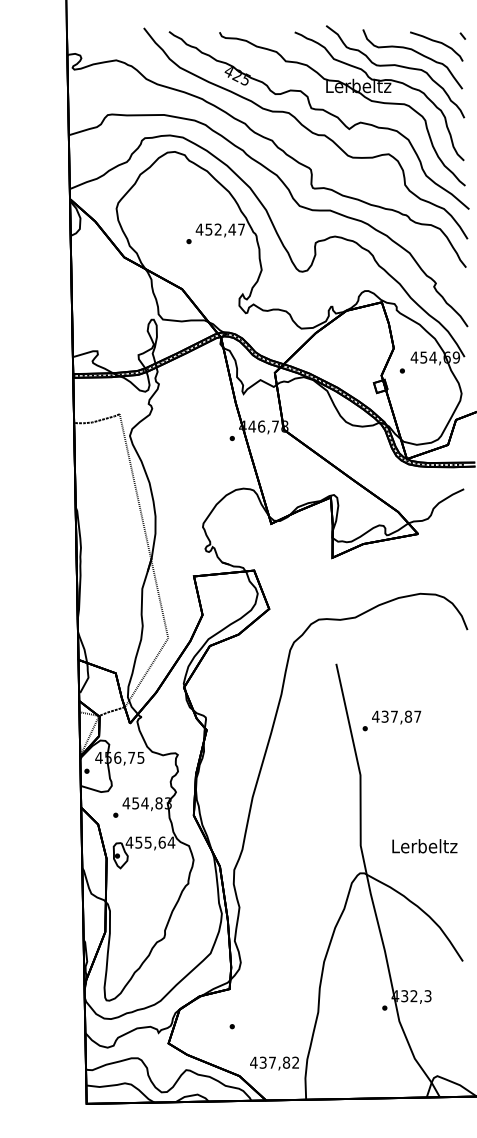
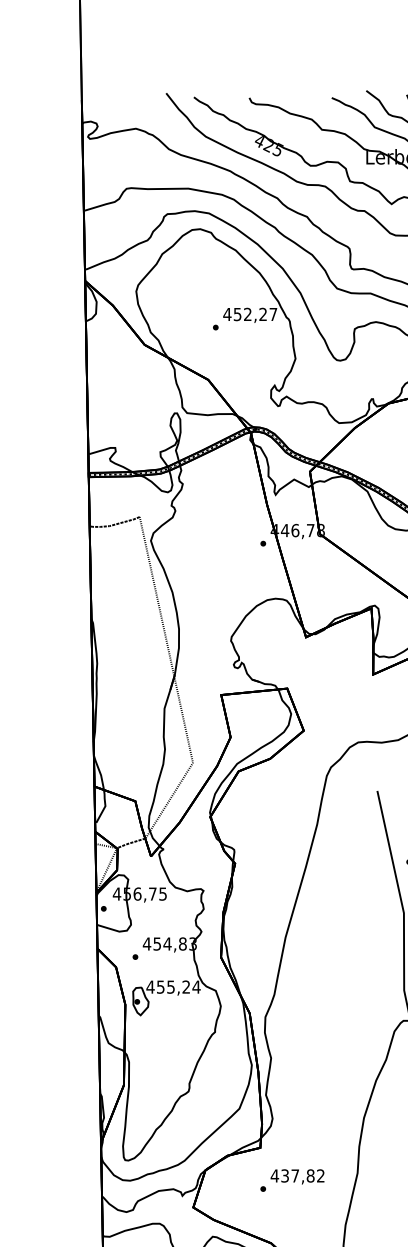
text: (232, 229) -> (263, 314), 452,47 -> 452,27
text: (161, 842) -> (185, 986), 455,64 -> 455,24
text: (274, 1063) -> (297, 1176), moved

